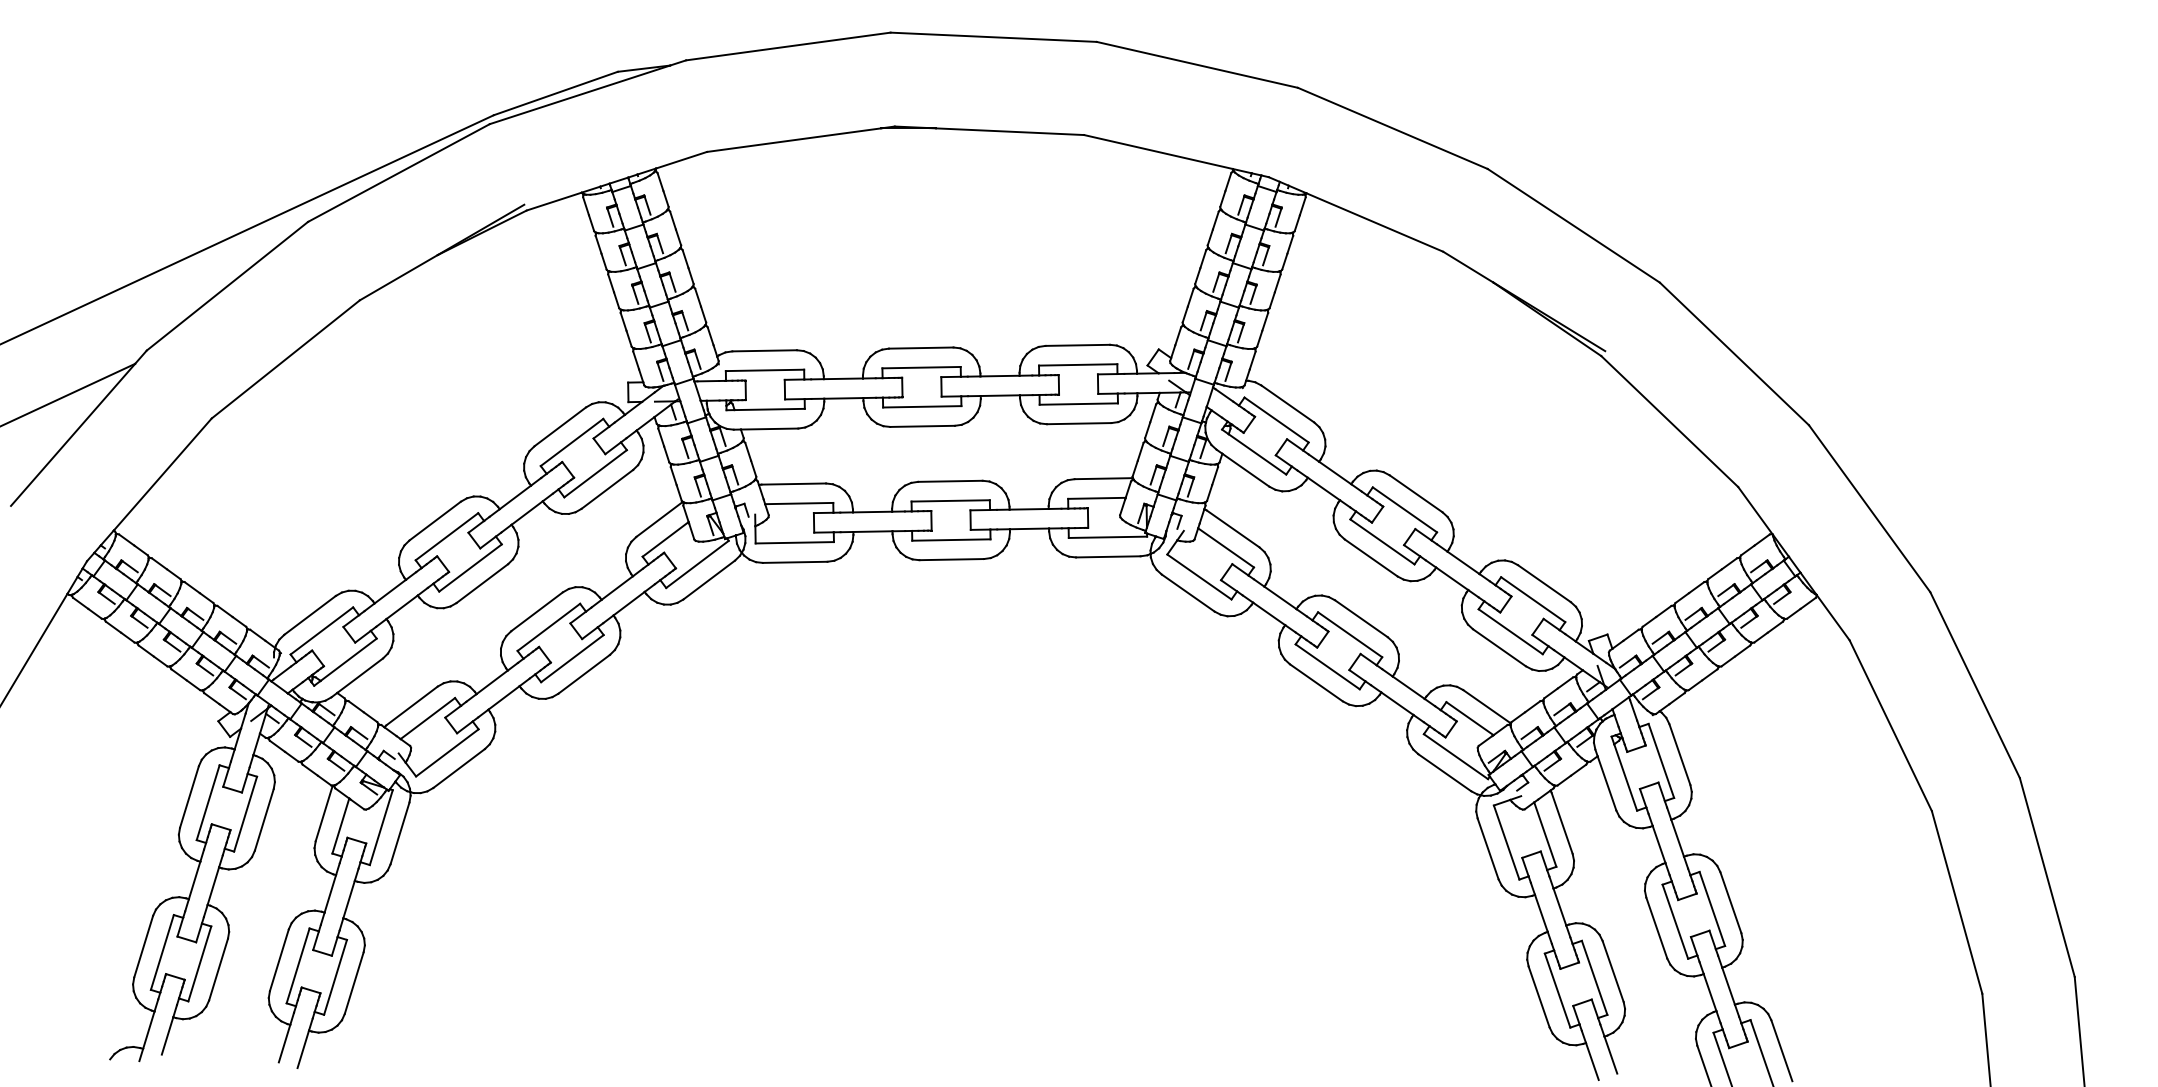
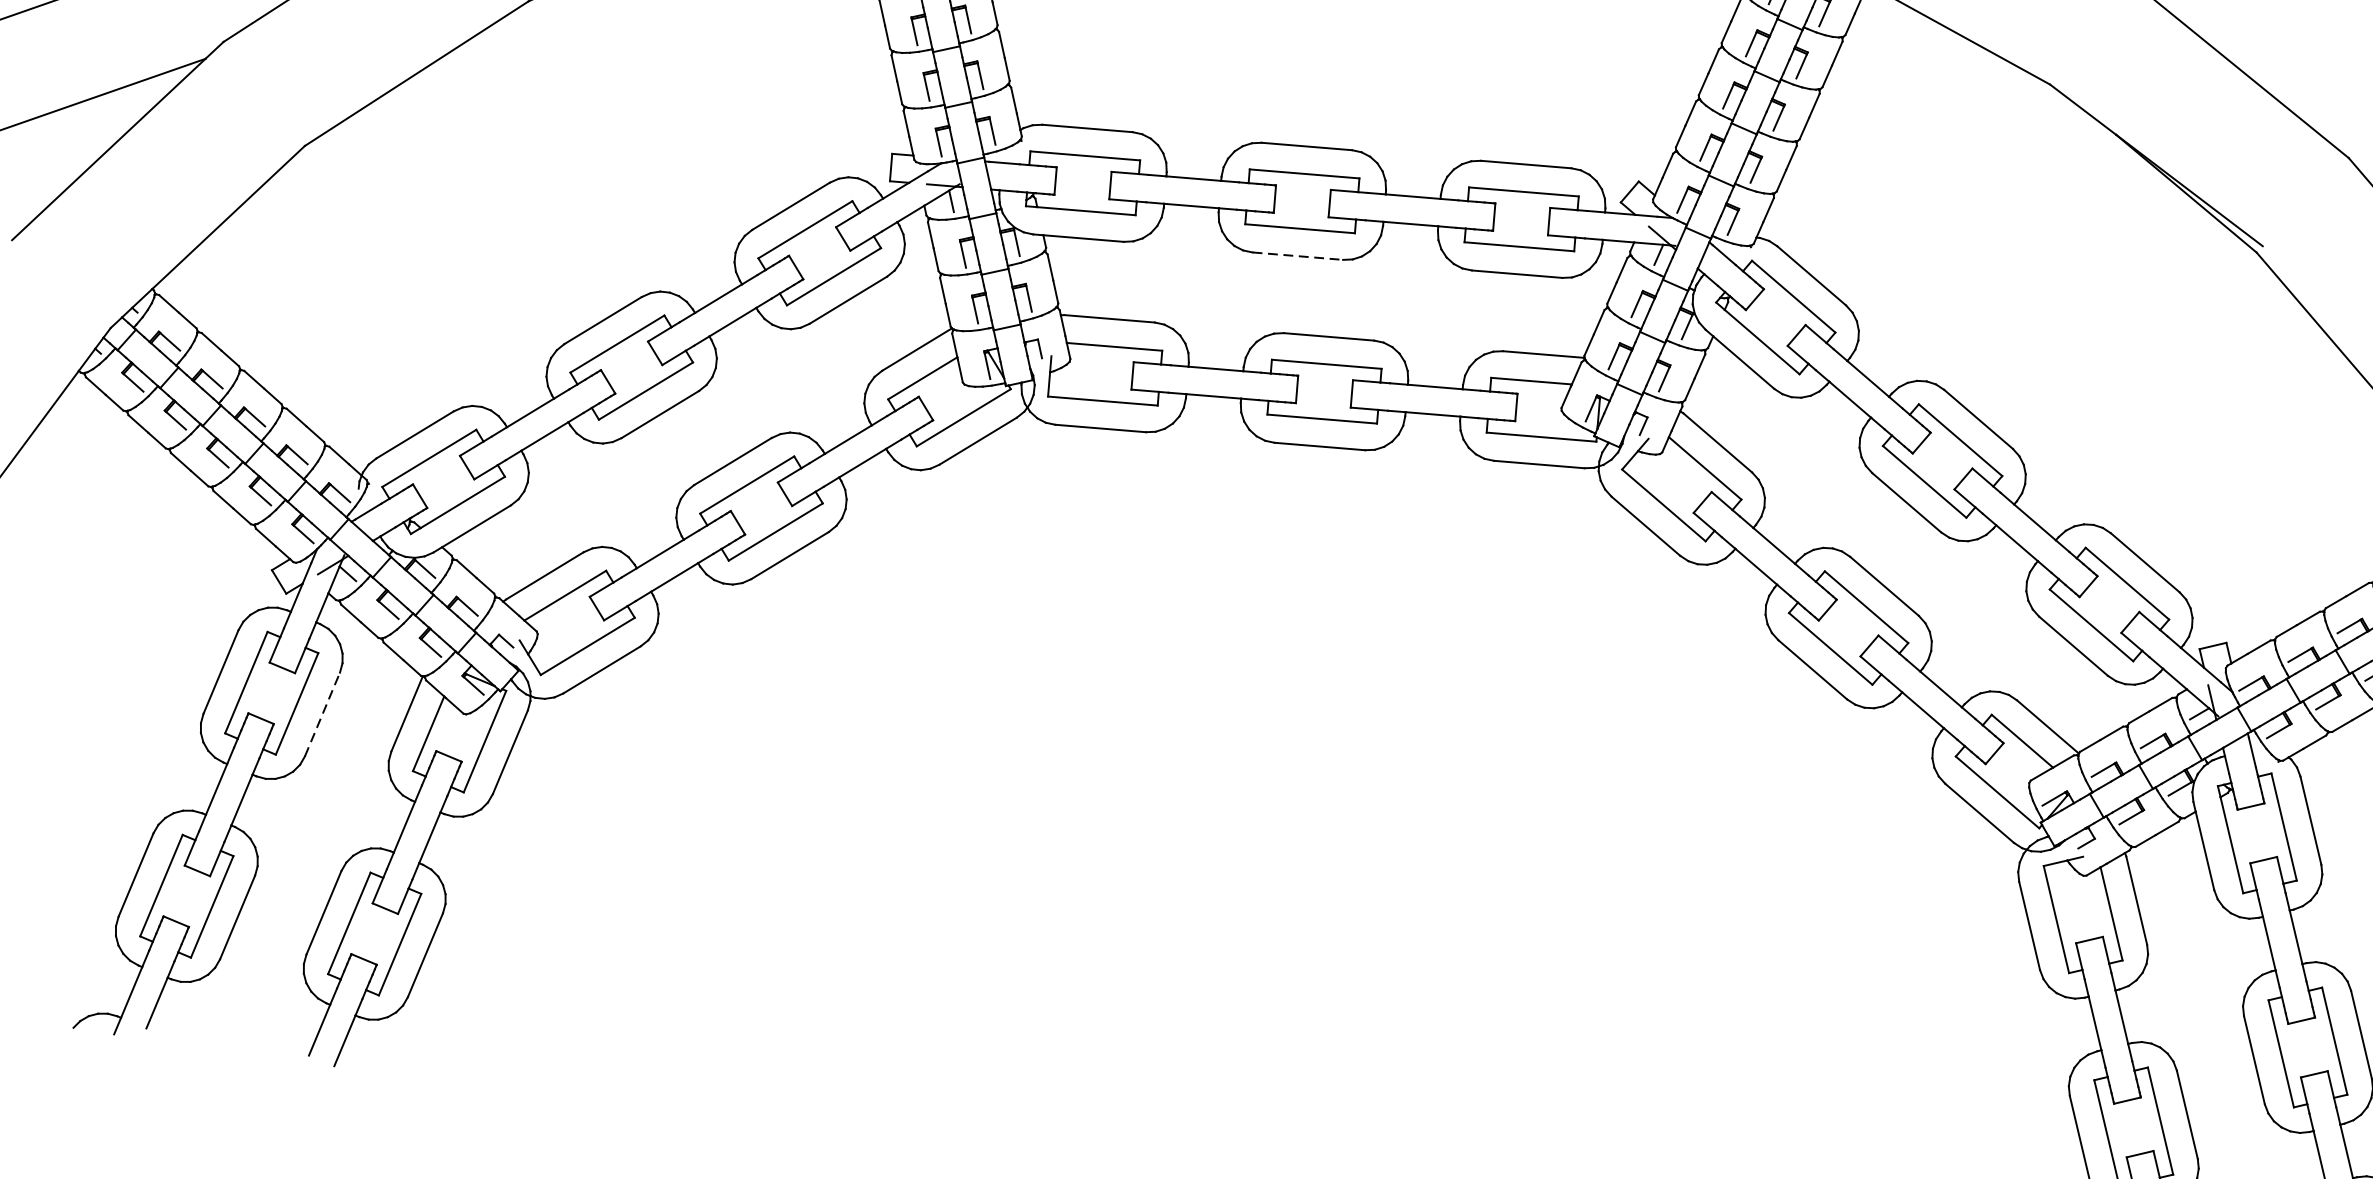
line: (923, 426) -> (1299, 256), solid -> dashed
line: (264, 819) -> (322, 714), solid -> dashed

